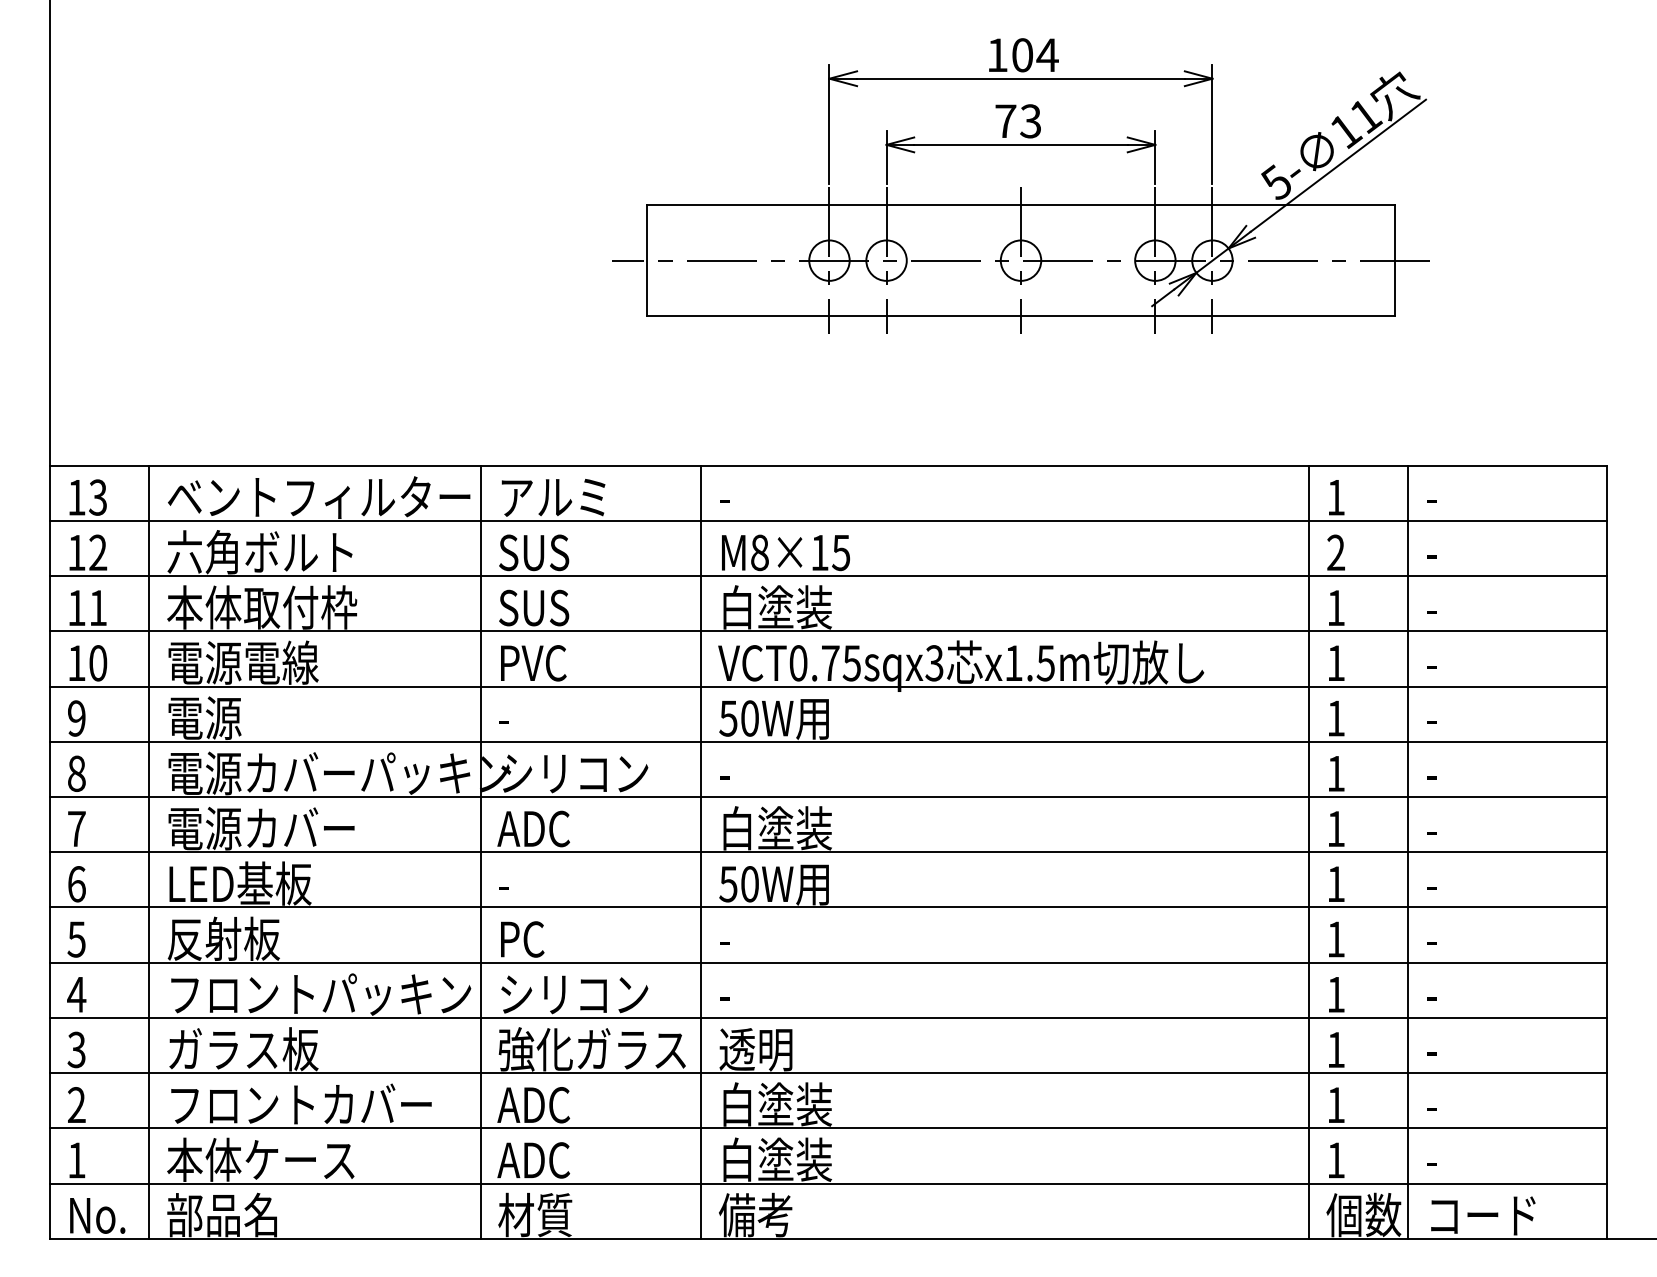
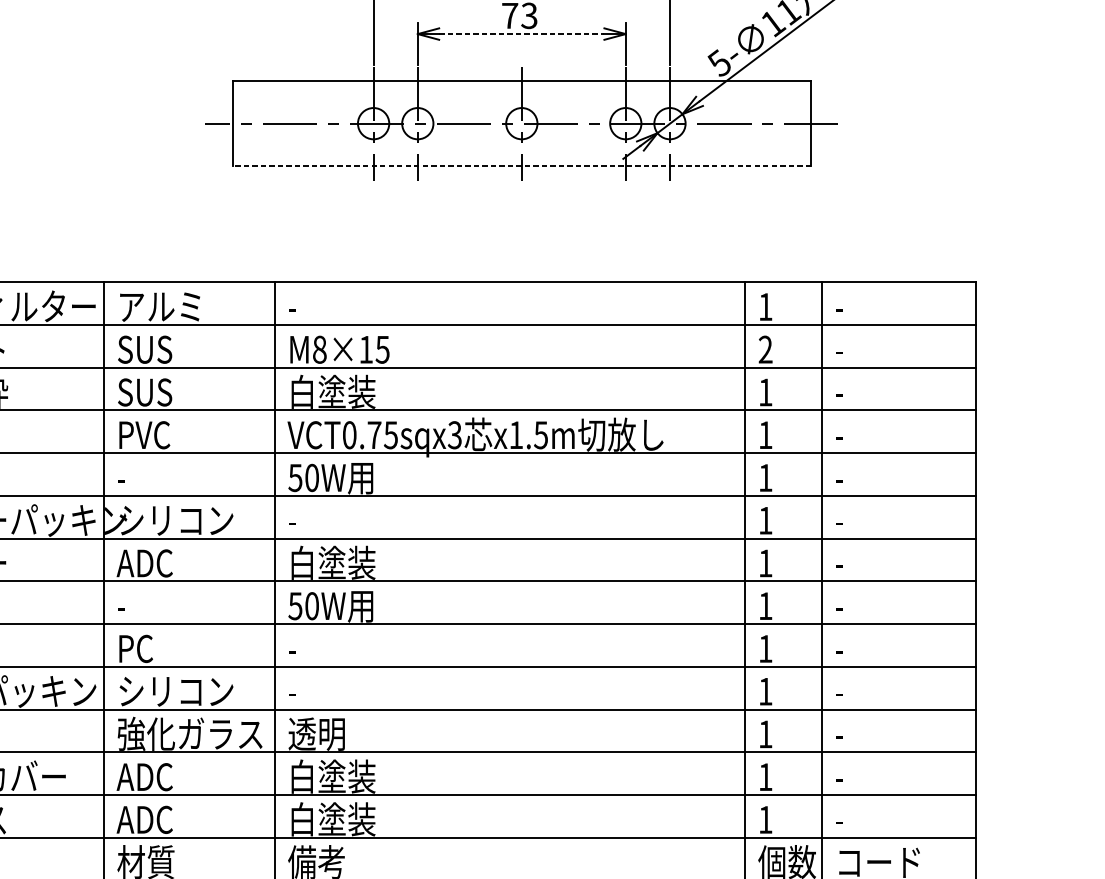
line: (1020, 144) -> (521, 33), solid -> dashed
line: (1020, 315) -> (521, 166), solid -> dashed

